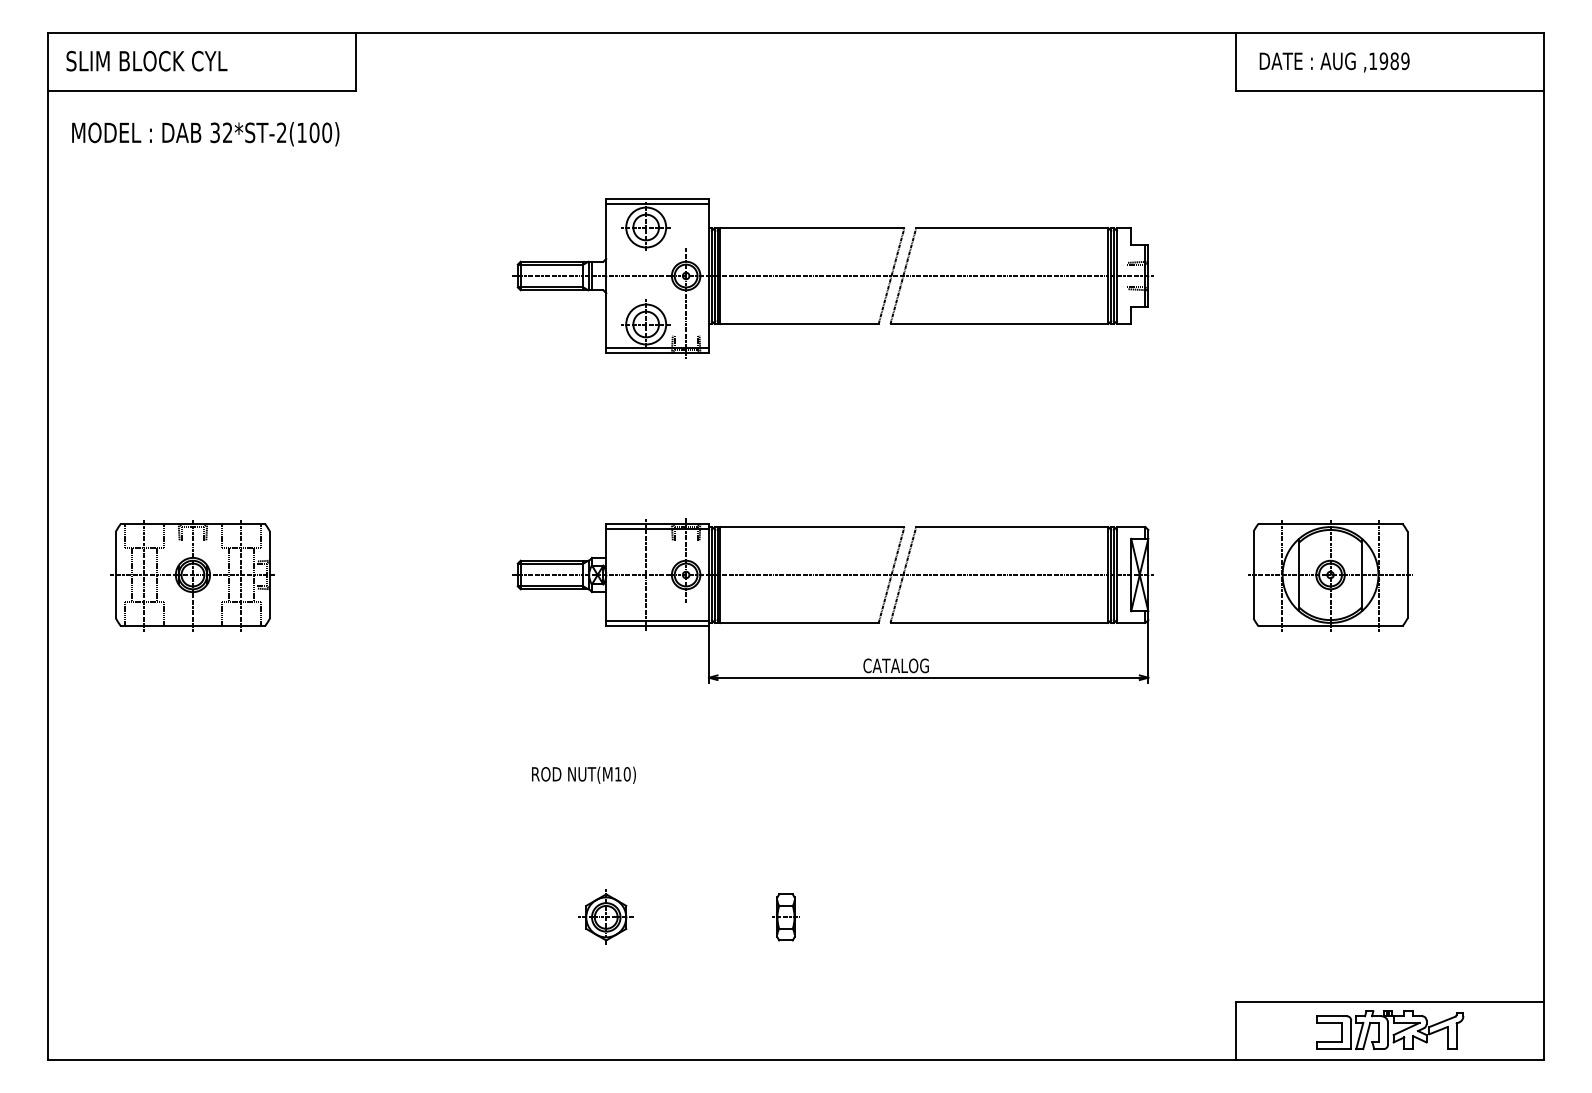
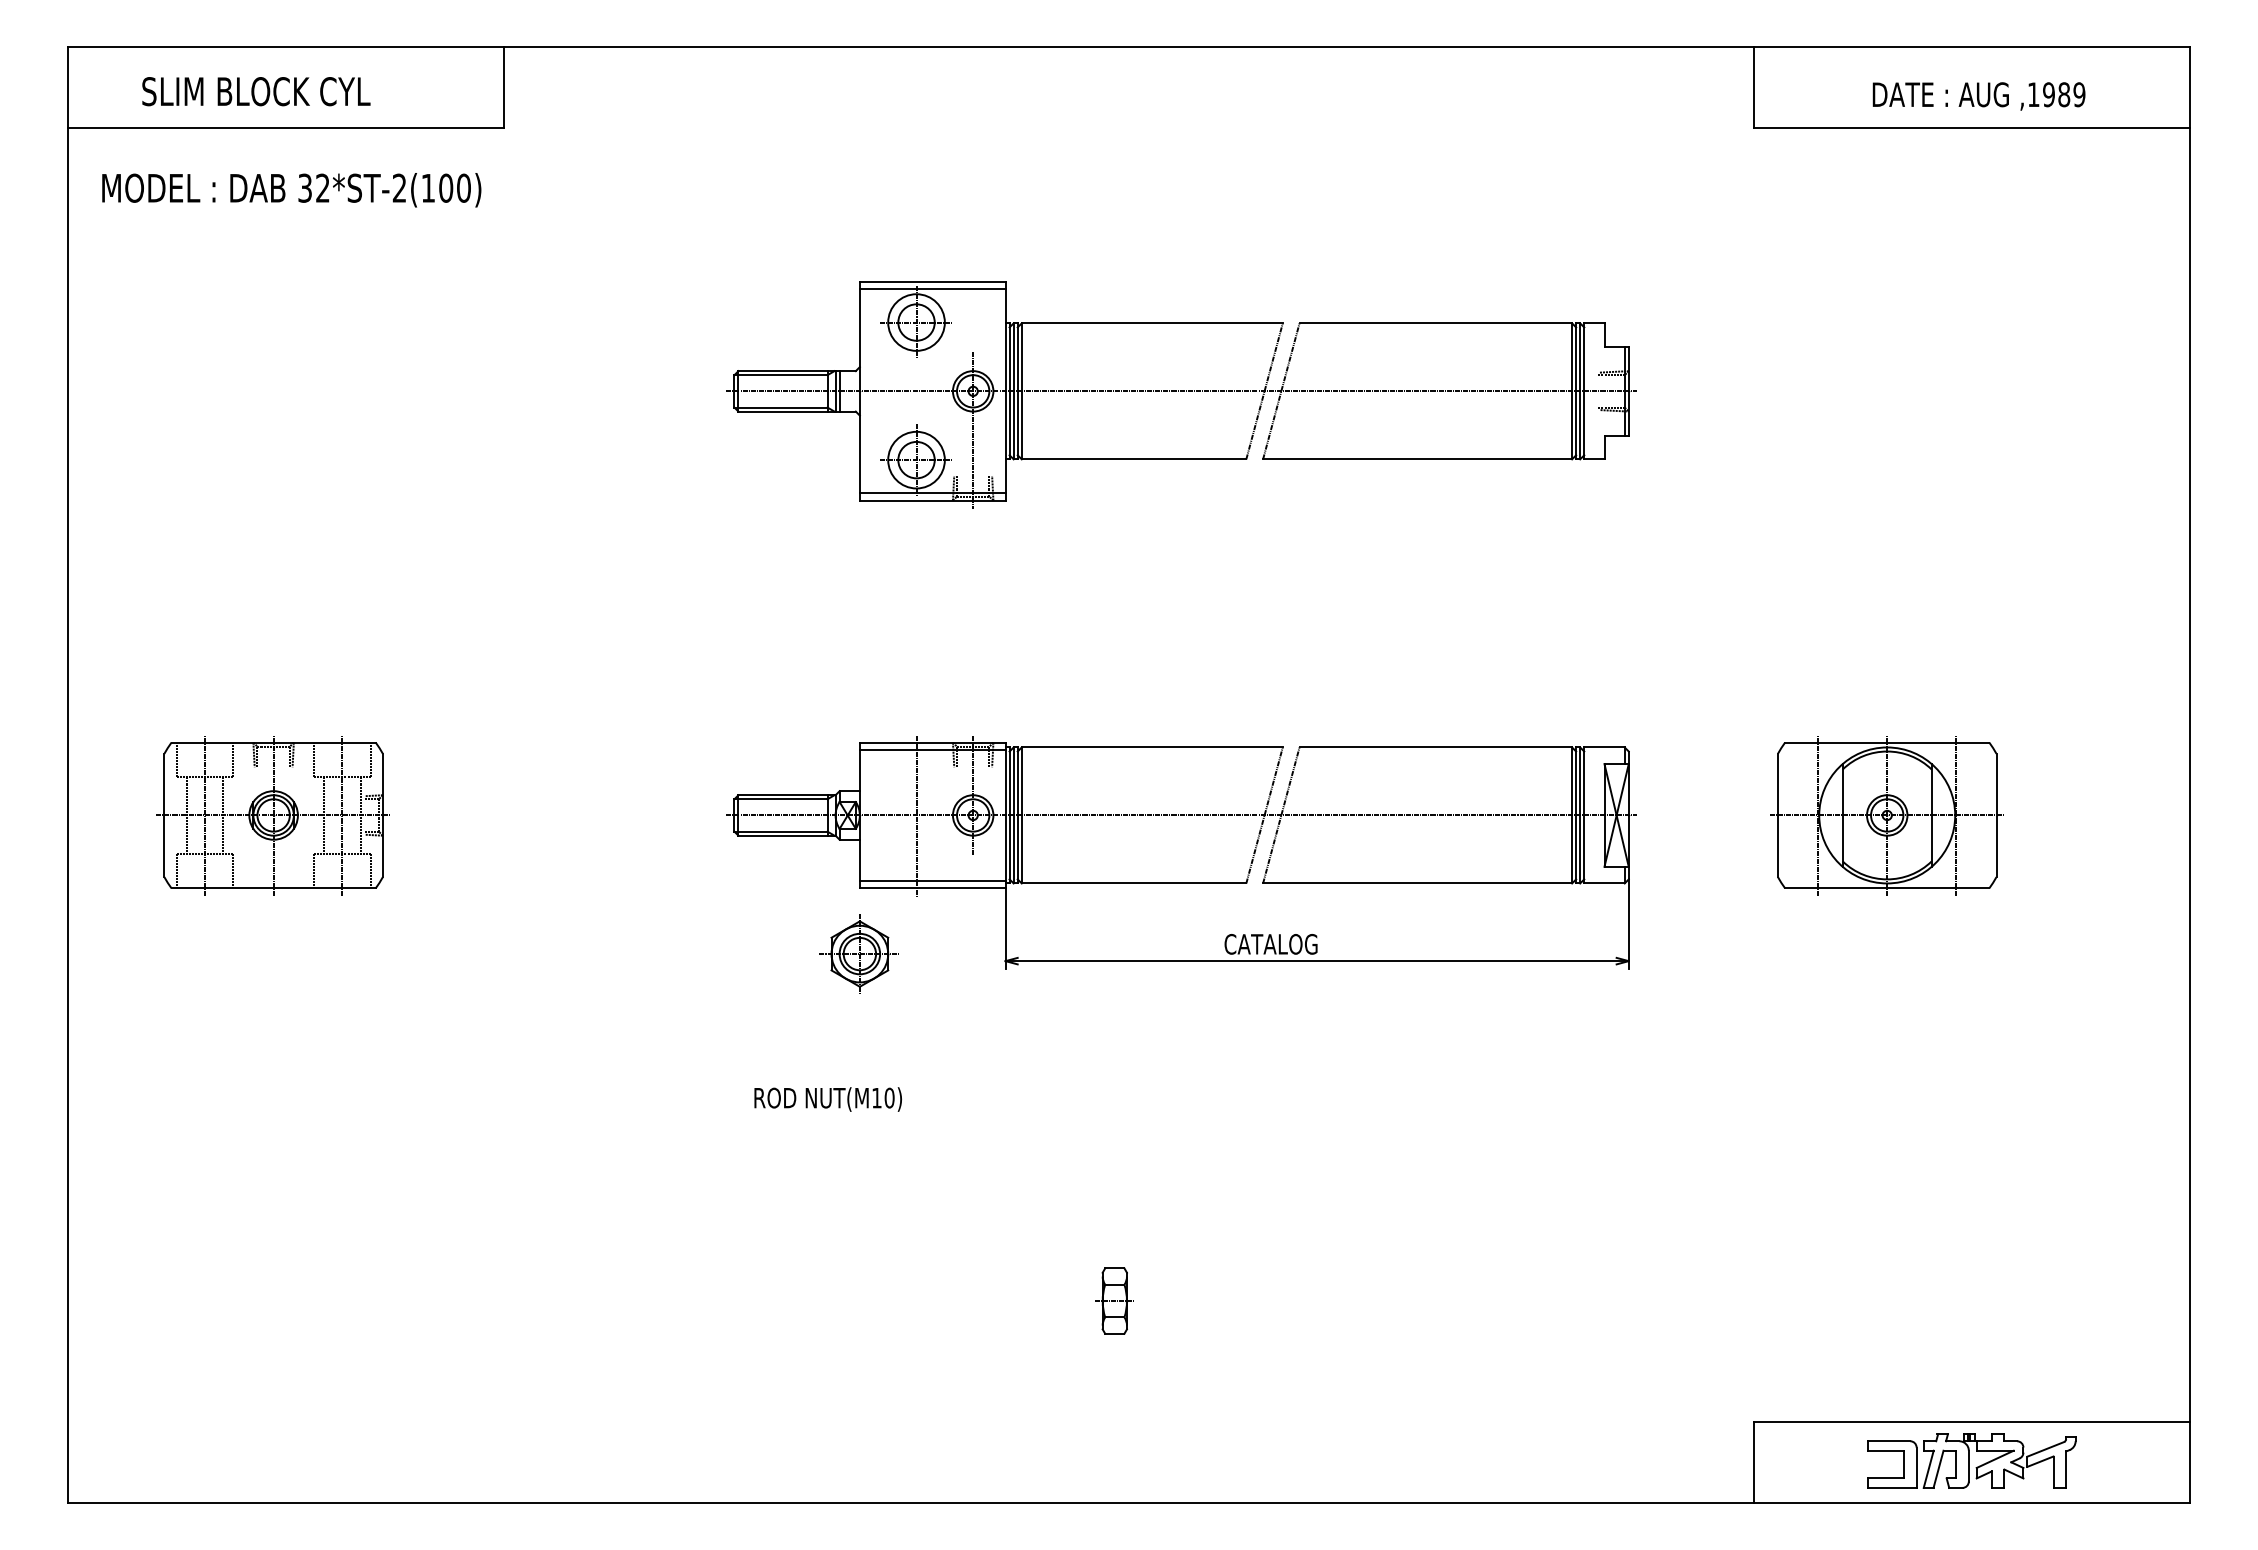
text: (147, 61) -> (256, 91), moved
text: (1334, 62) -> (1978, 96), moved
part: (605, 916) -> (858, 953), moved

